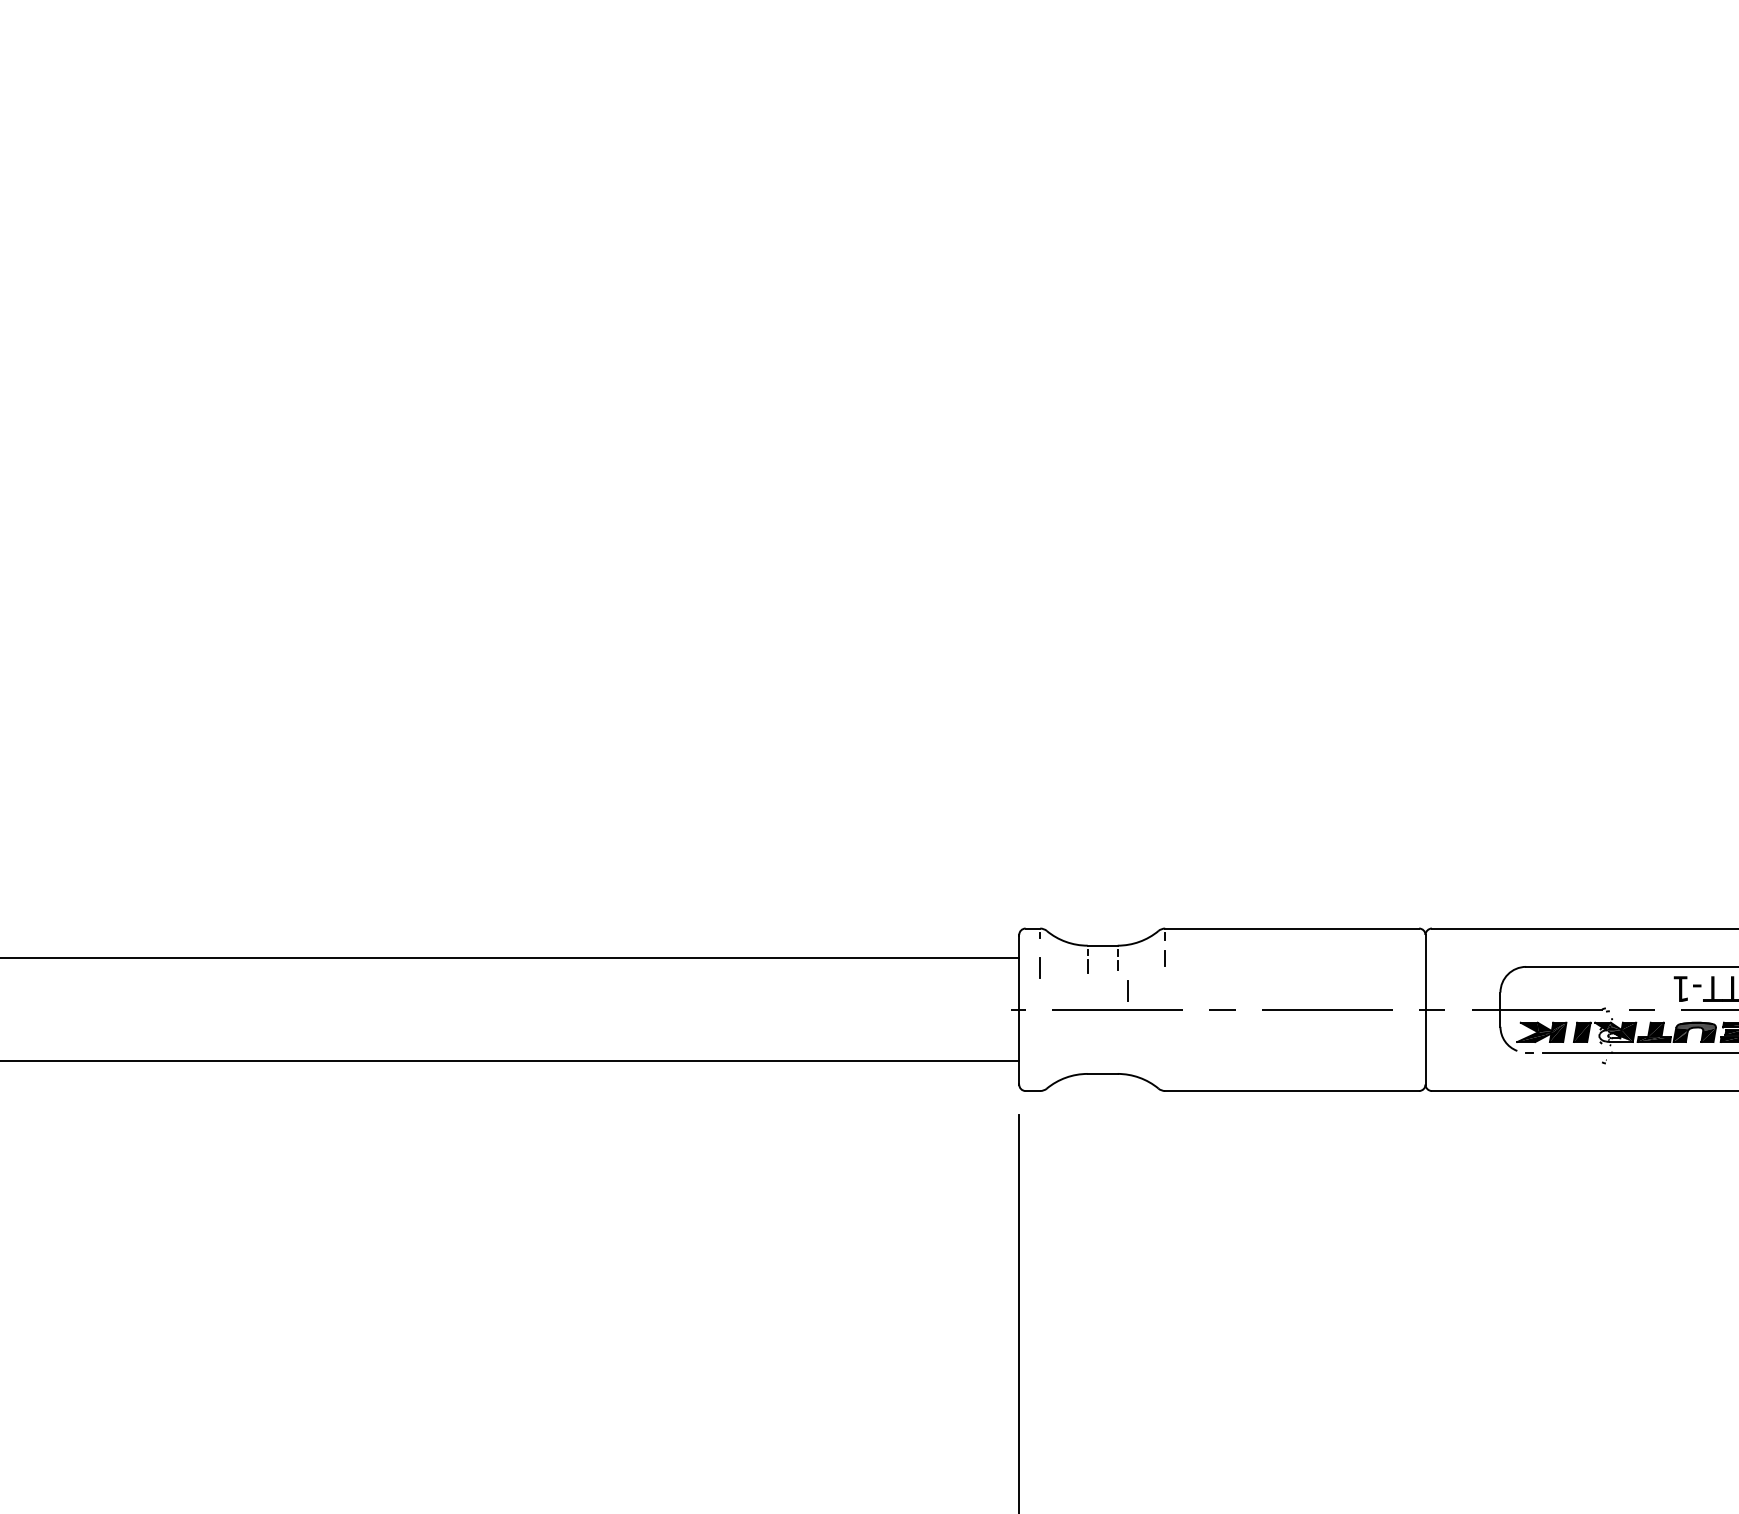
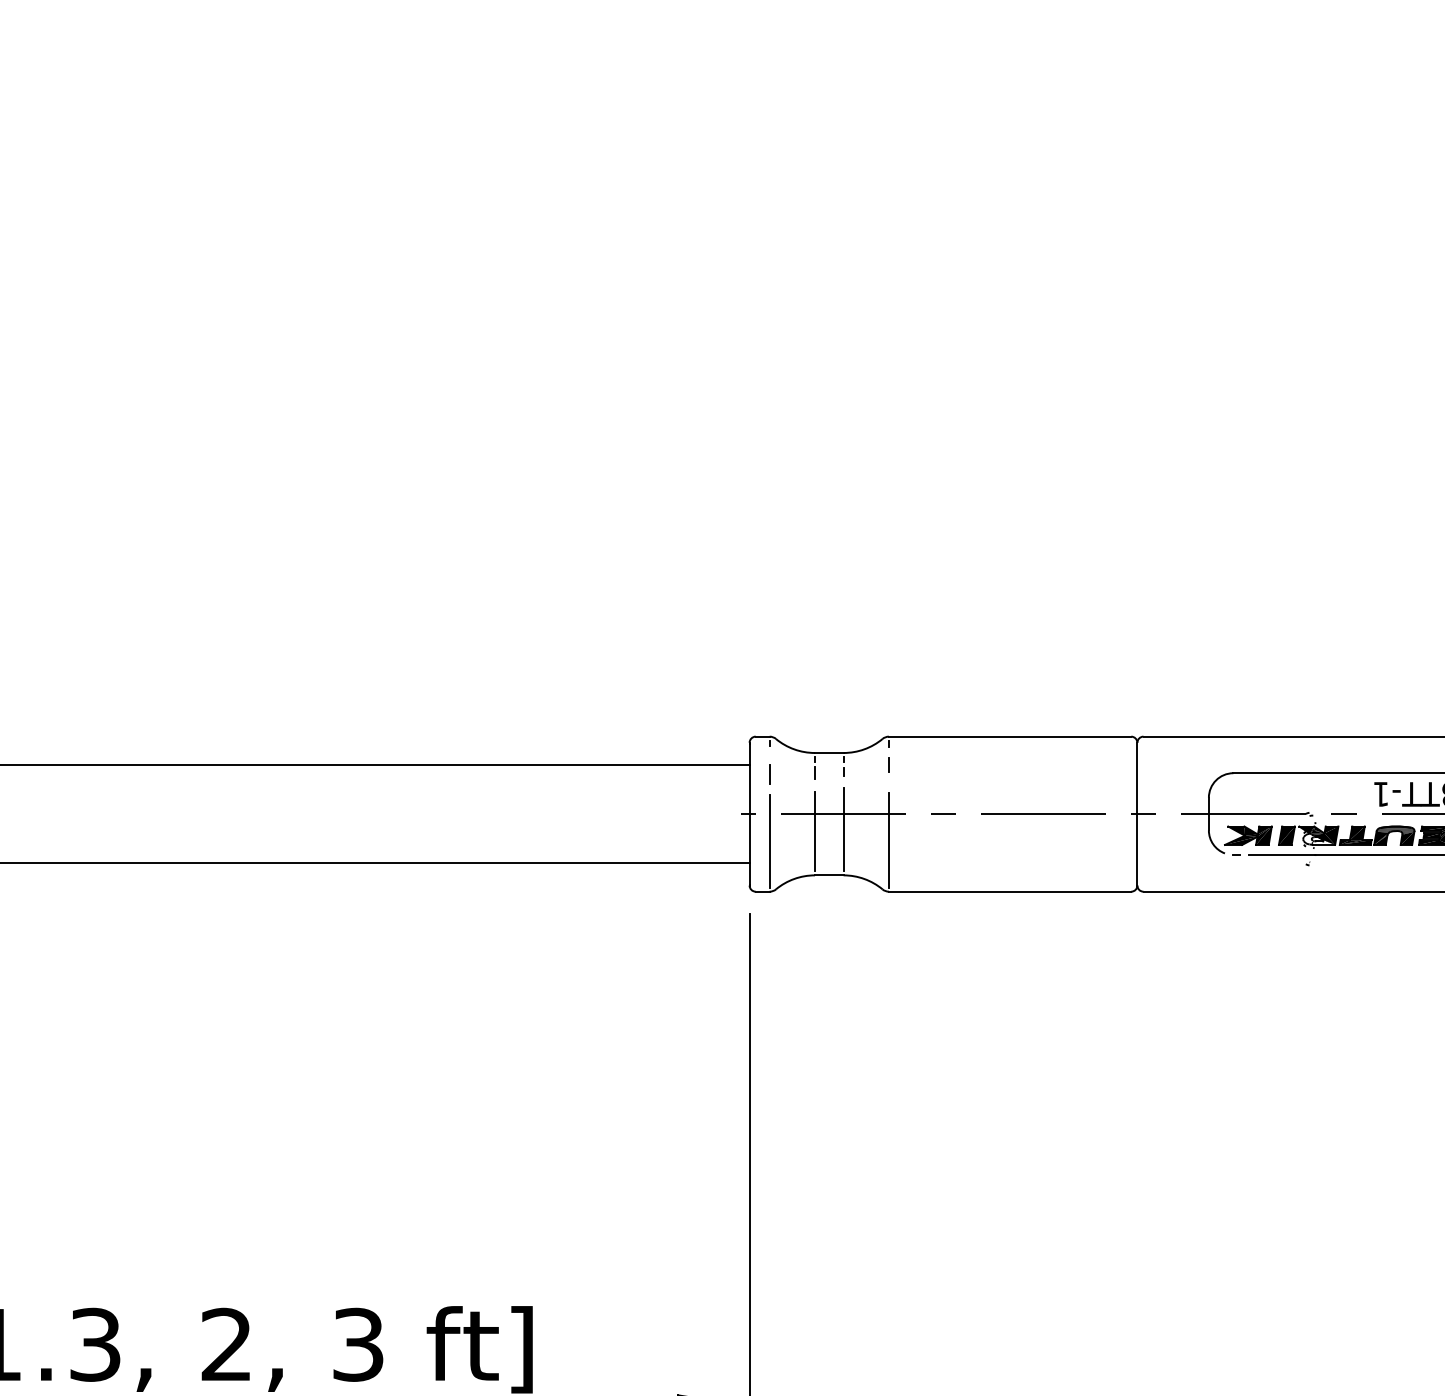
line: (1127, 990) -> (852, 795), removed
line: (1117, 1025) -> (843, 829), added
line: (1087, 1027) -> (814, 831), added
line: (1165, 1036) -> (889, 839), added
line: (1040, 1037) -> (769, 840), added

